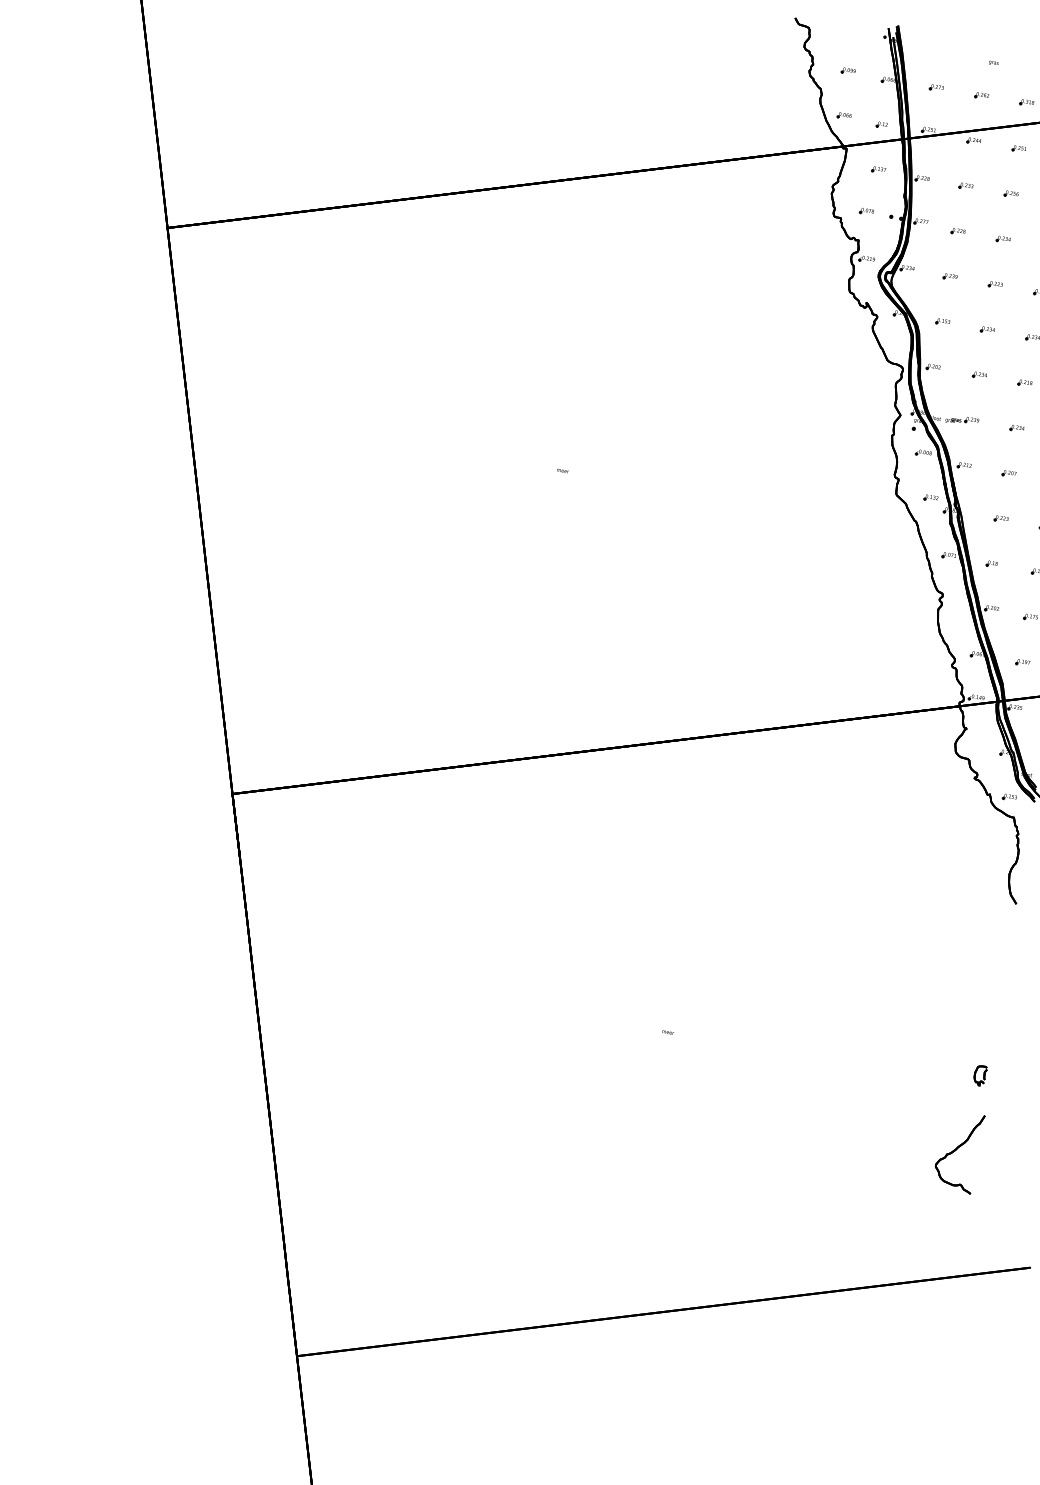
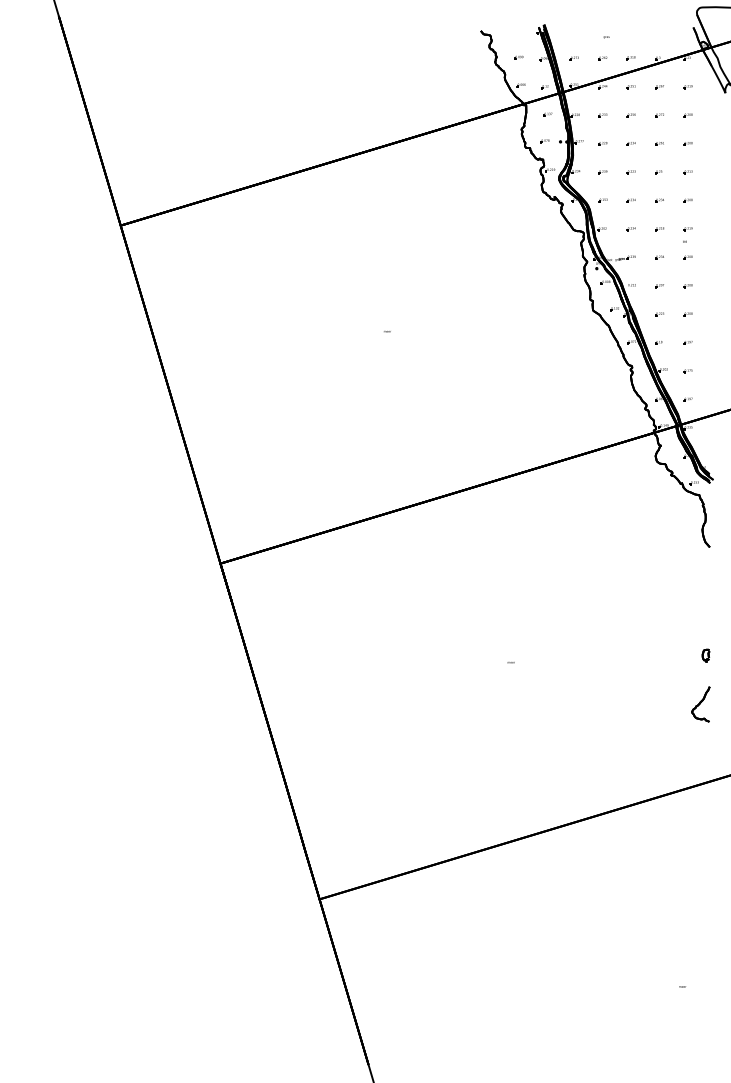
part: (957, 1151) -> (700, 704), size x0.71

